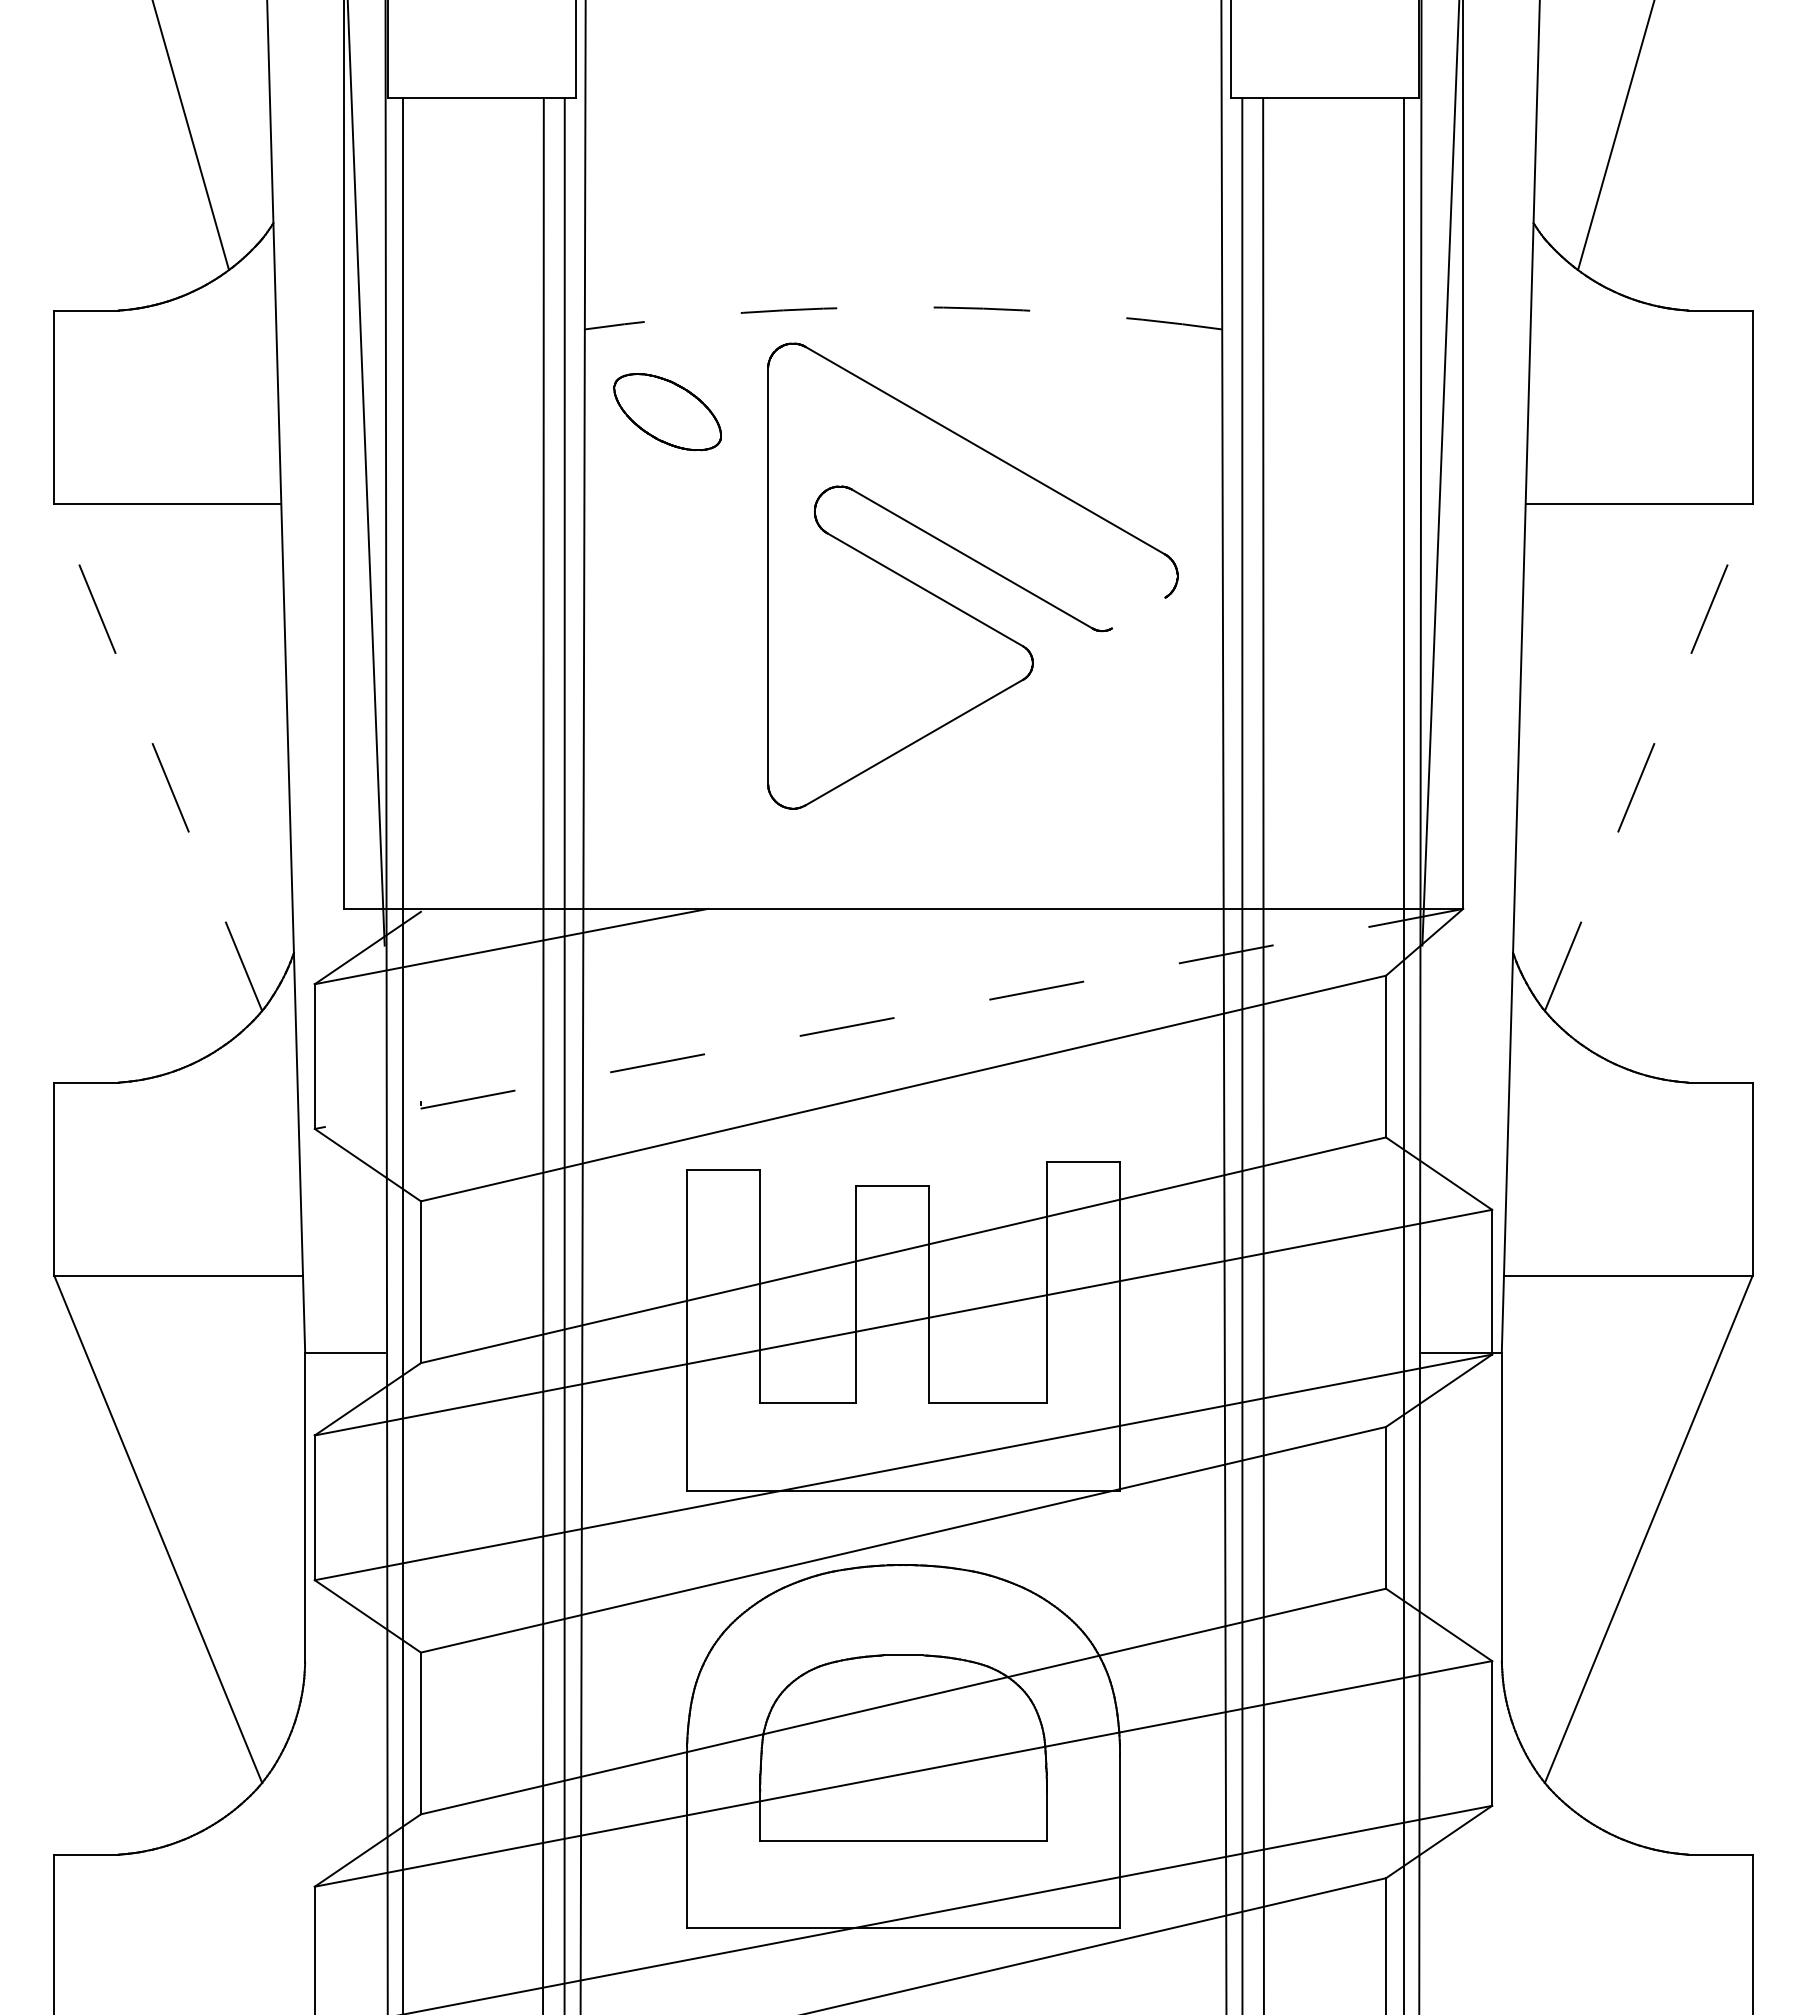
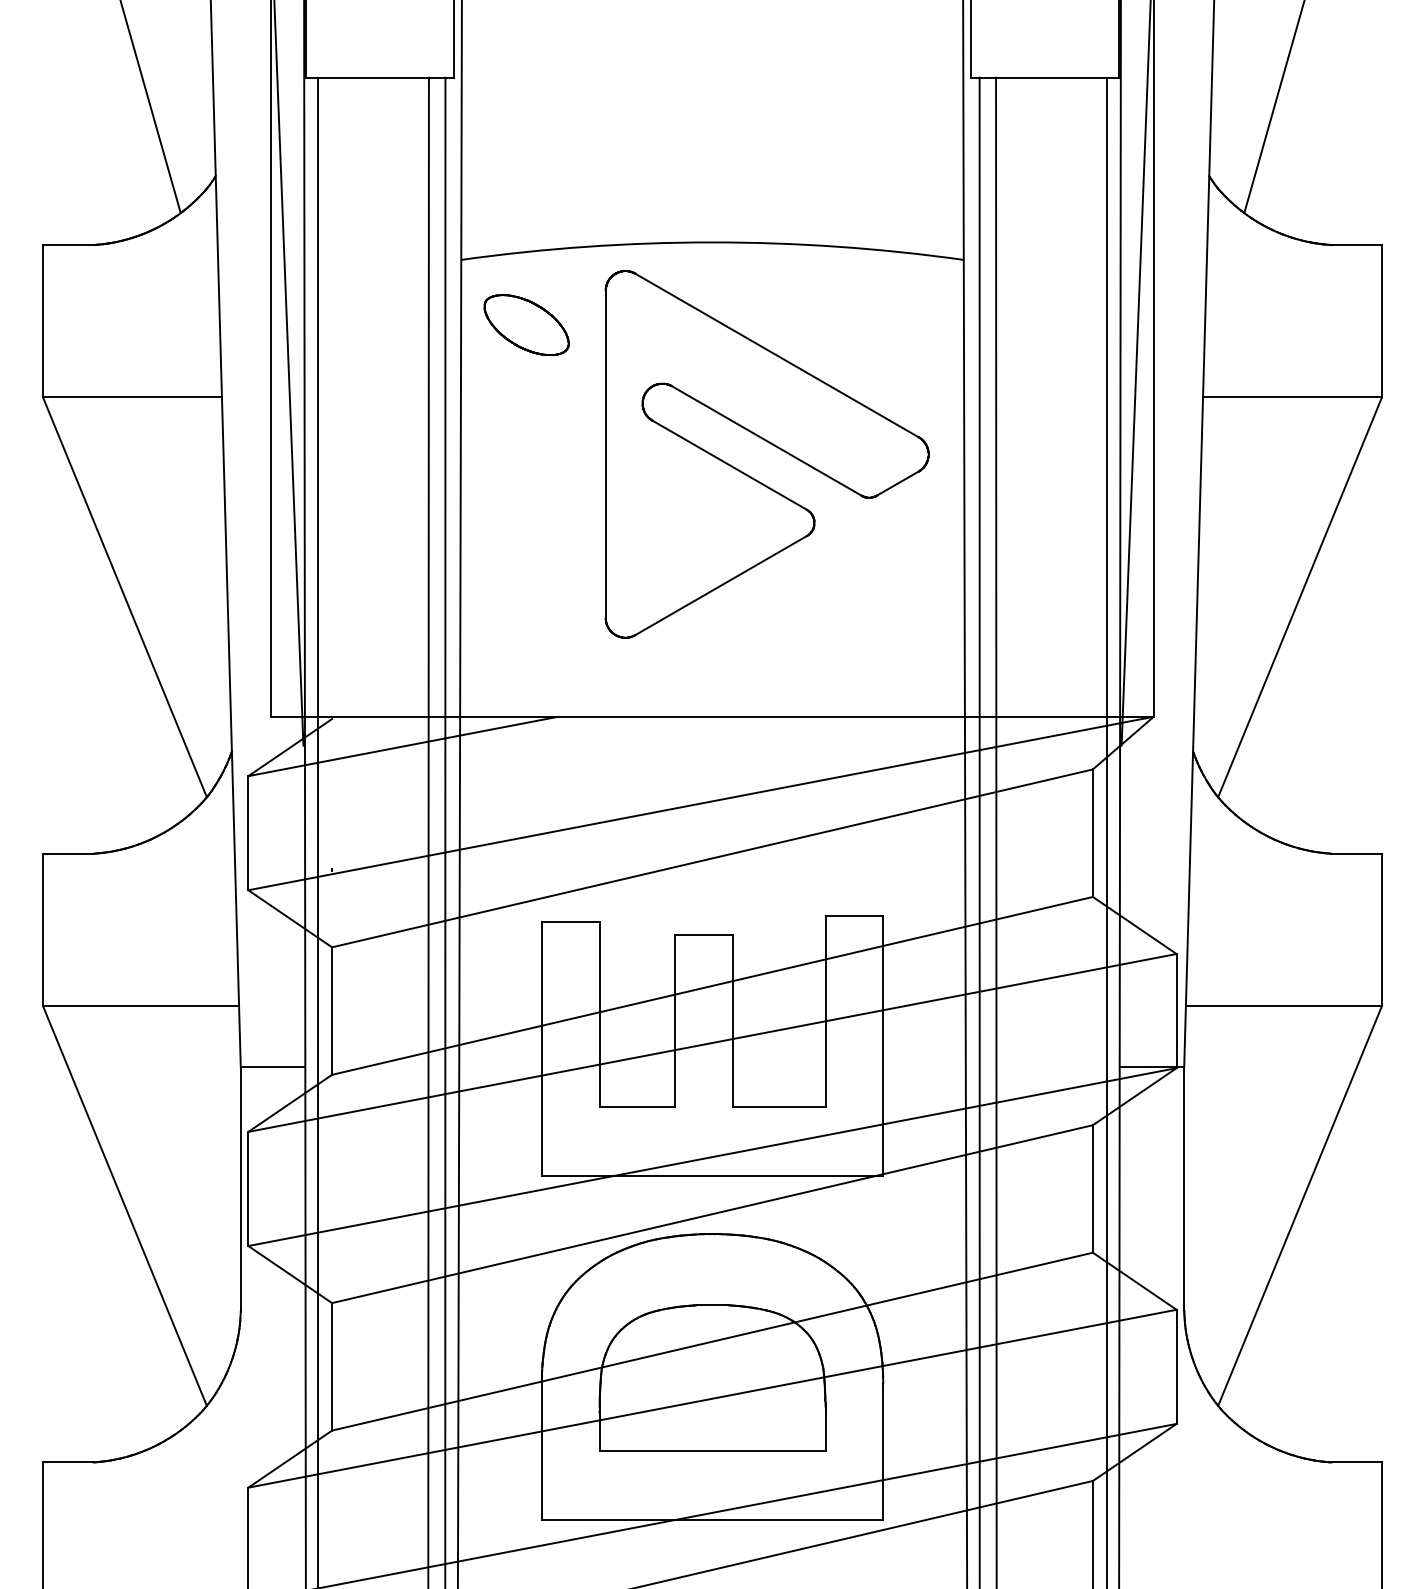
arc: (903, 307) -> (712, 242), dashed -> solid
line: (1138, 612) -> (897, 483), added
line: (158, 756) -> (125, 596), dashed -> solid
line: (1648, 756) -> (1299, 596), dashed -> solid
line: (889, 1018) -> (701, 803), dashed -> solid

